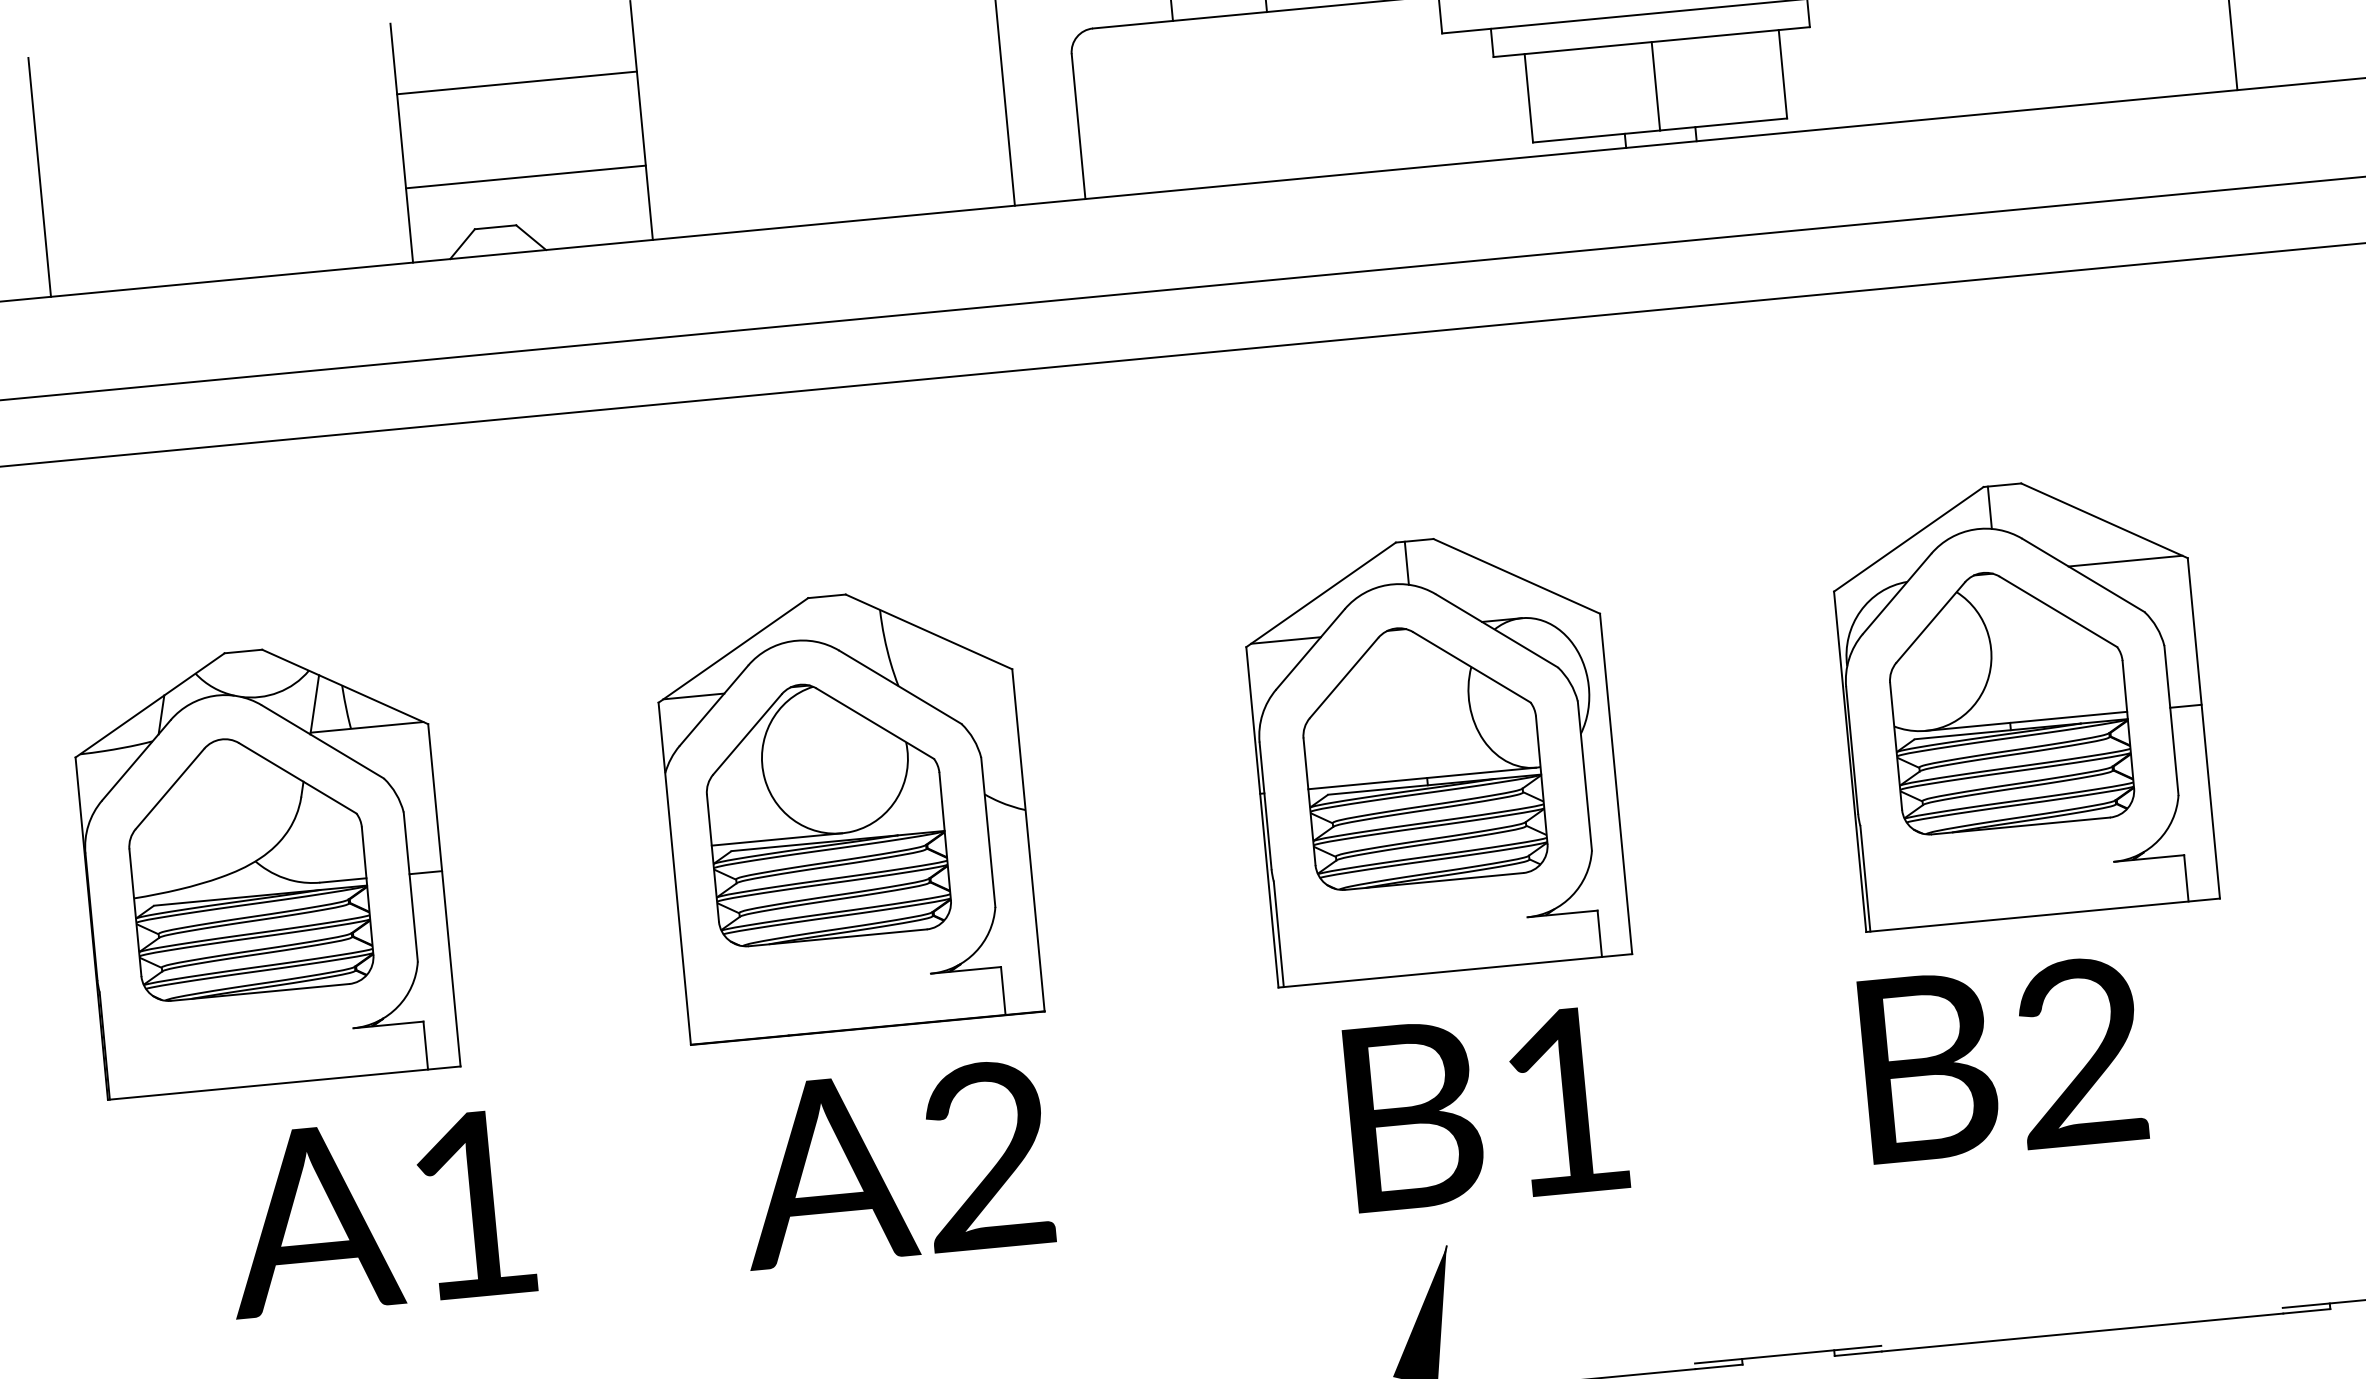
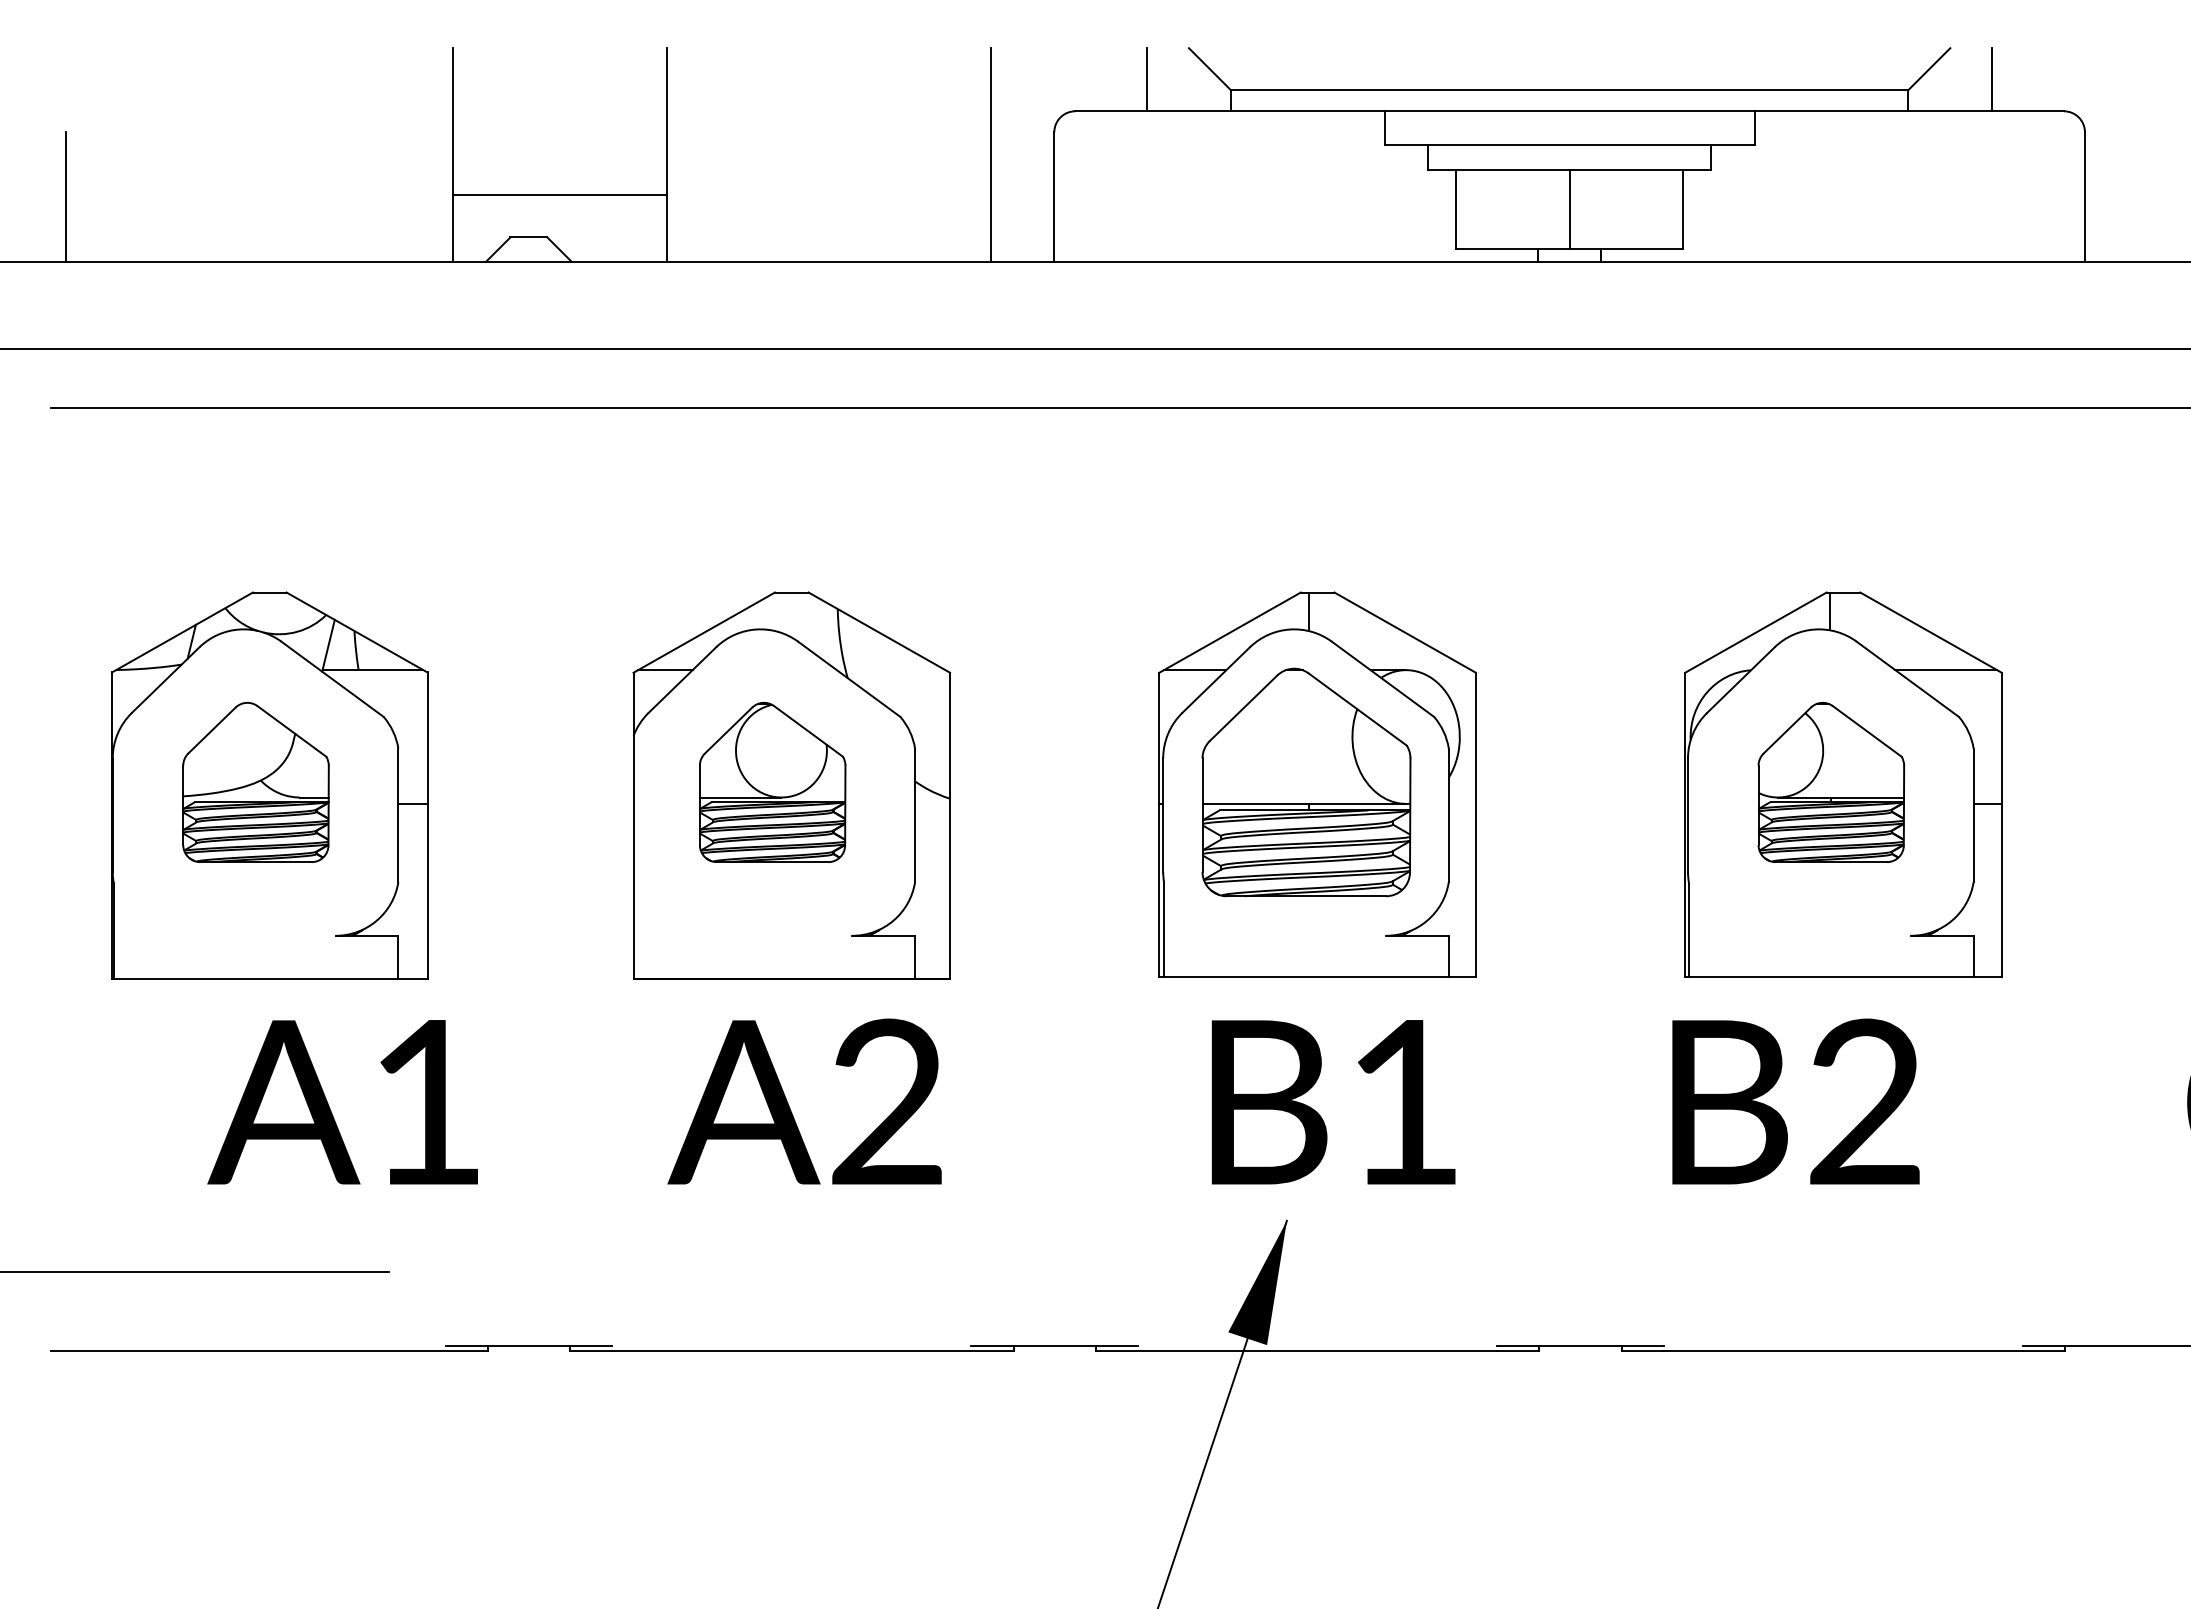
line: (516, 83) -> (559, 111), removed
line: (39, 176) -> (128, 154), removed
part: (2009, 698) -> (1831, 782), size x0.7
part: (825, 810) -> (772, 782), size x0.7
part: (247, 865) -> (255, 782), size x0.7

